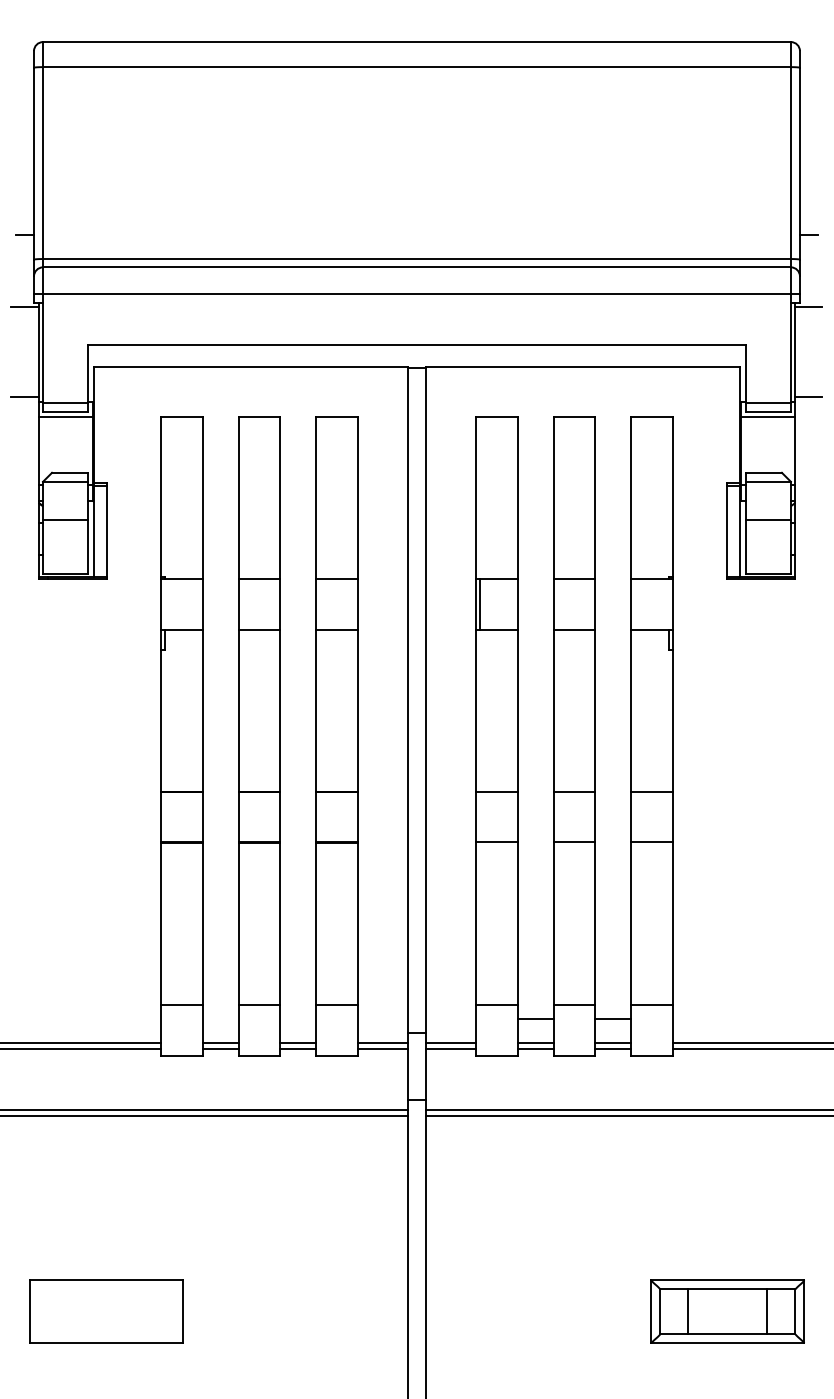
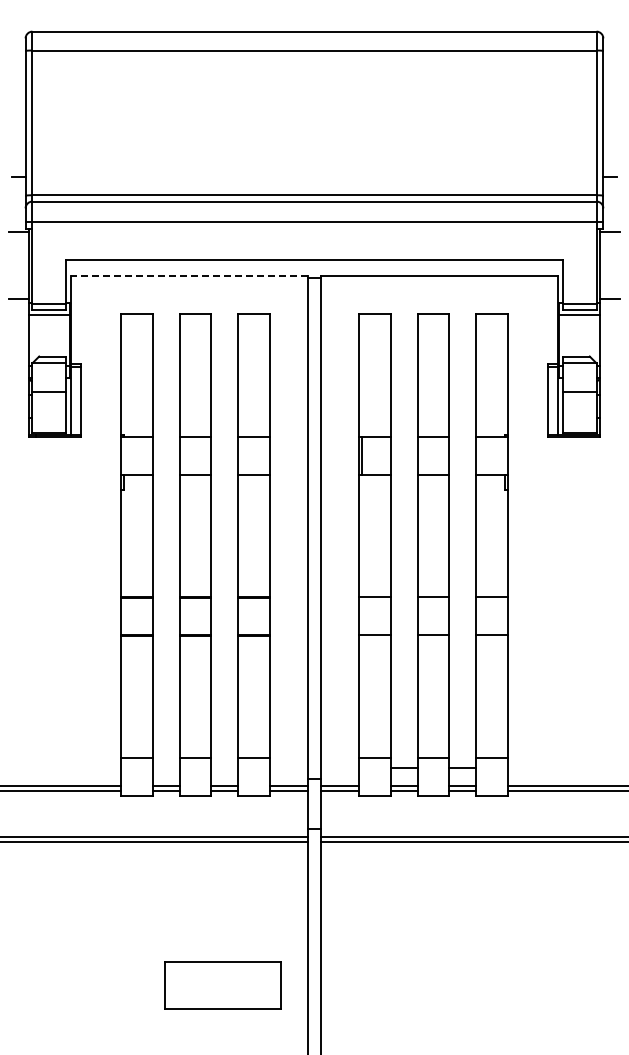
line: (249, 366) -> (188, 276), solid -> dashed
part: (105, 1312) -> (222, 985), moved
part: (727, 1312) -> (548, 989), removed

